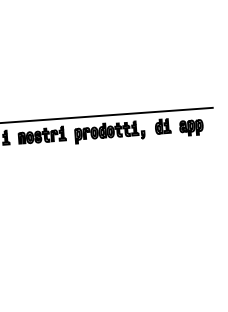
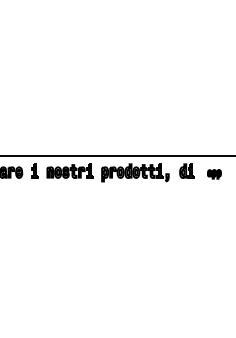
part: (191, 128) -> (214, 174), size x0.6

